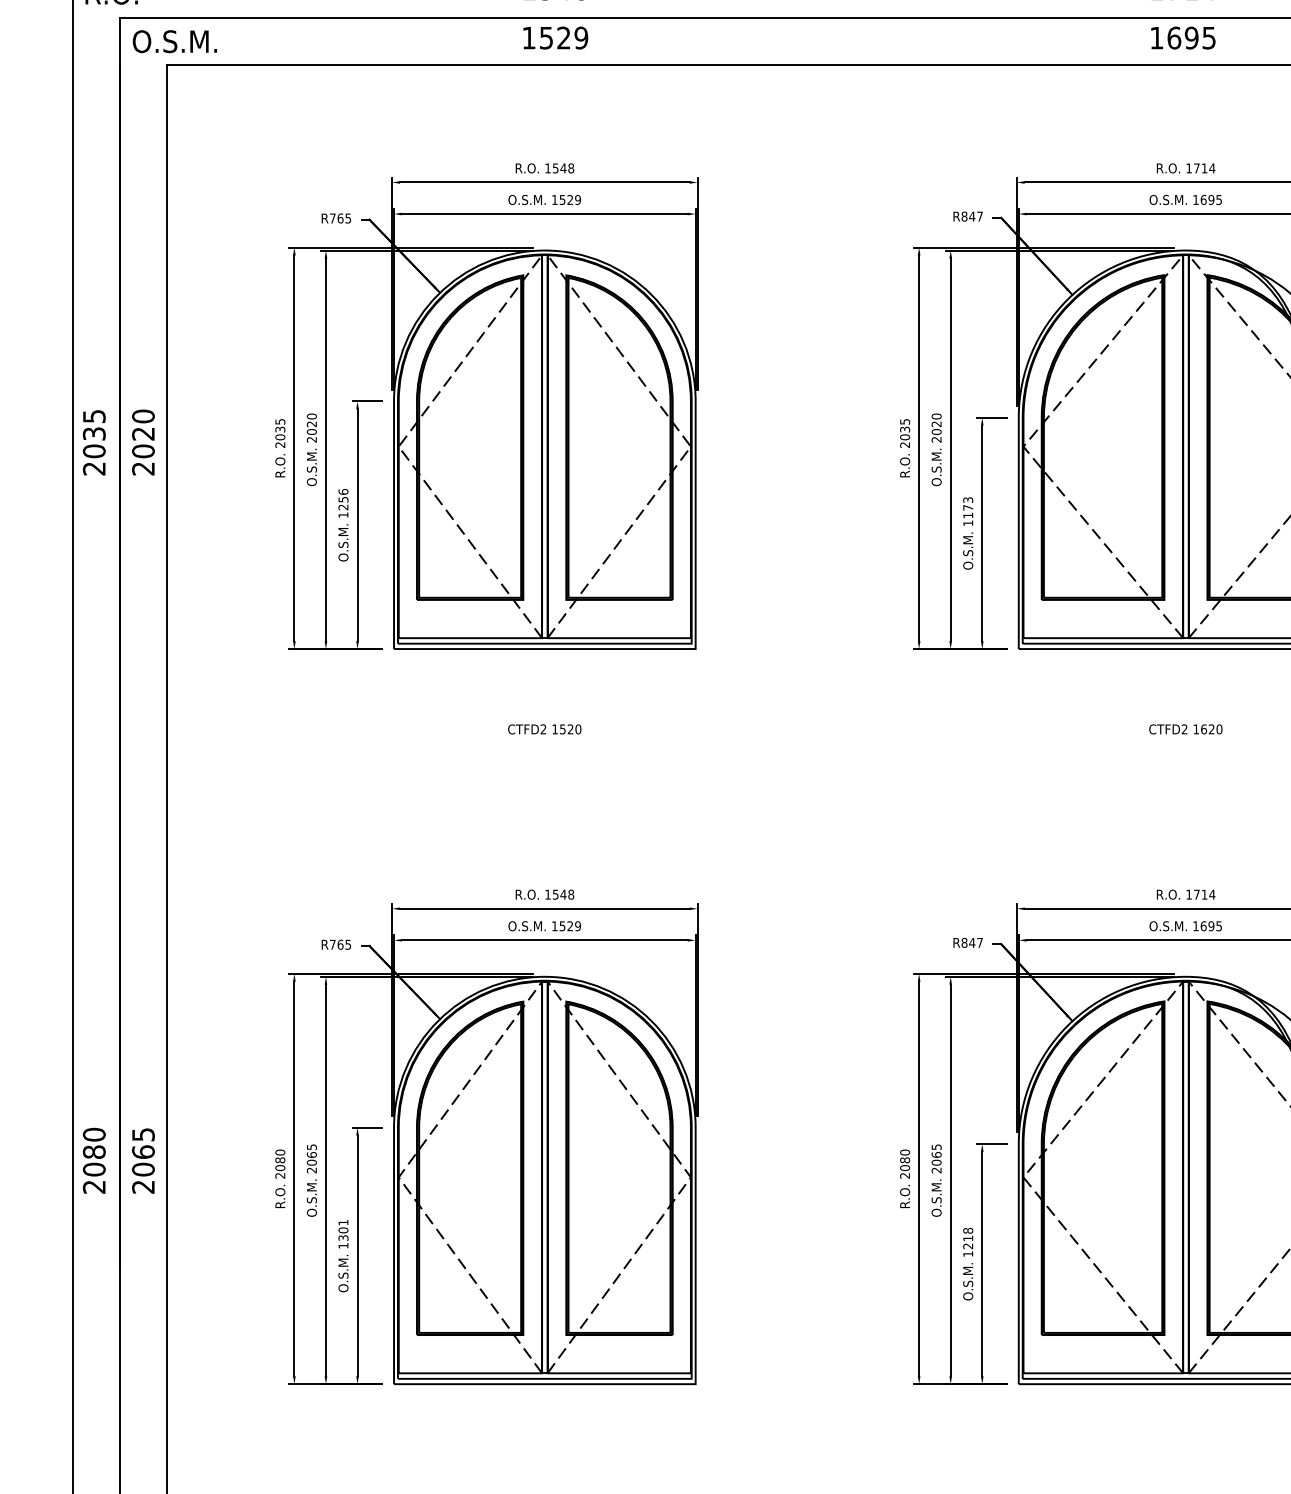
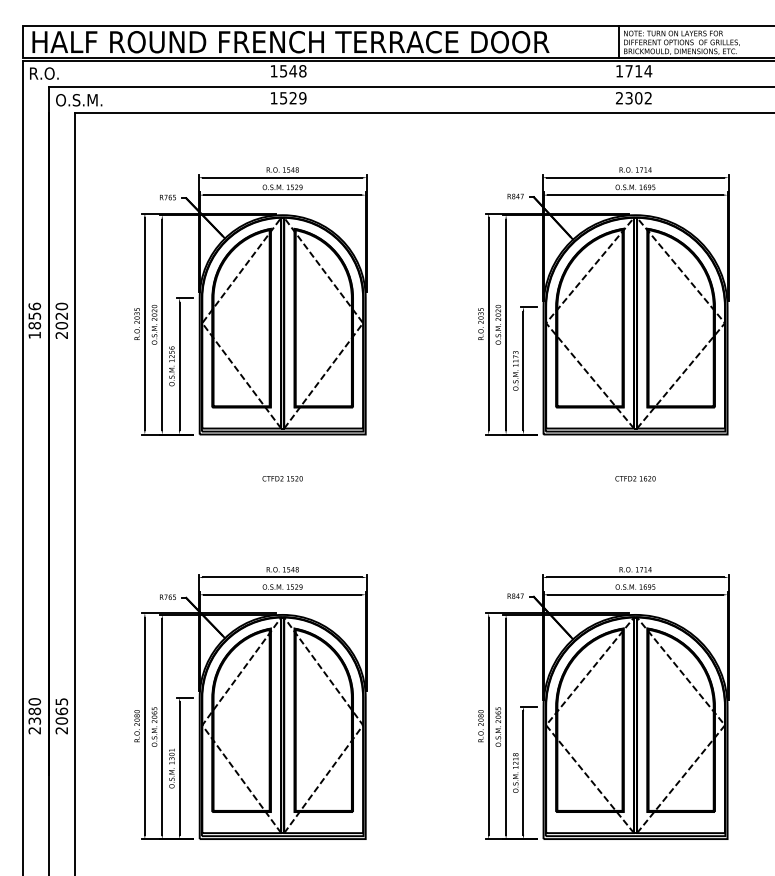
text: (1182, 38) -> (633, 98), 1695 -> 2302
text: (93, 441) -> (34, 320), 2035 -> 1856
text: (93, 1168) -> (34, 720), 2080 -> 2380

